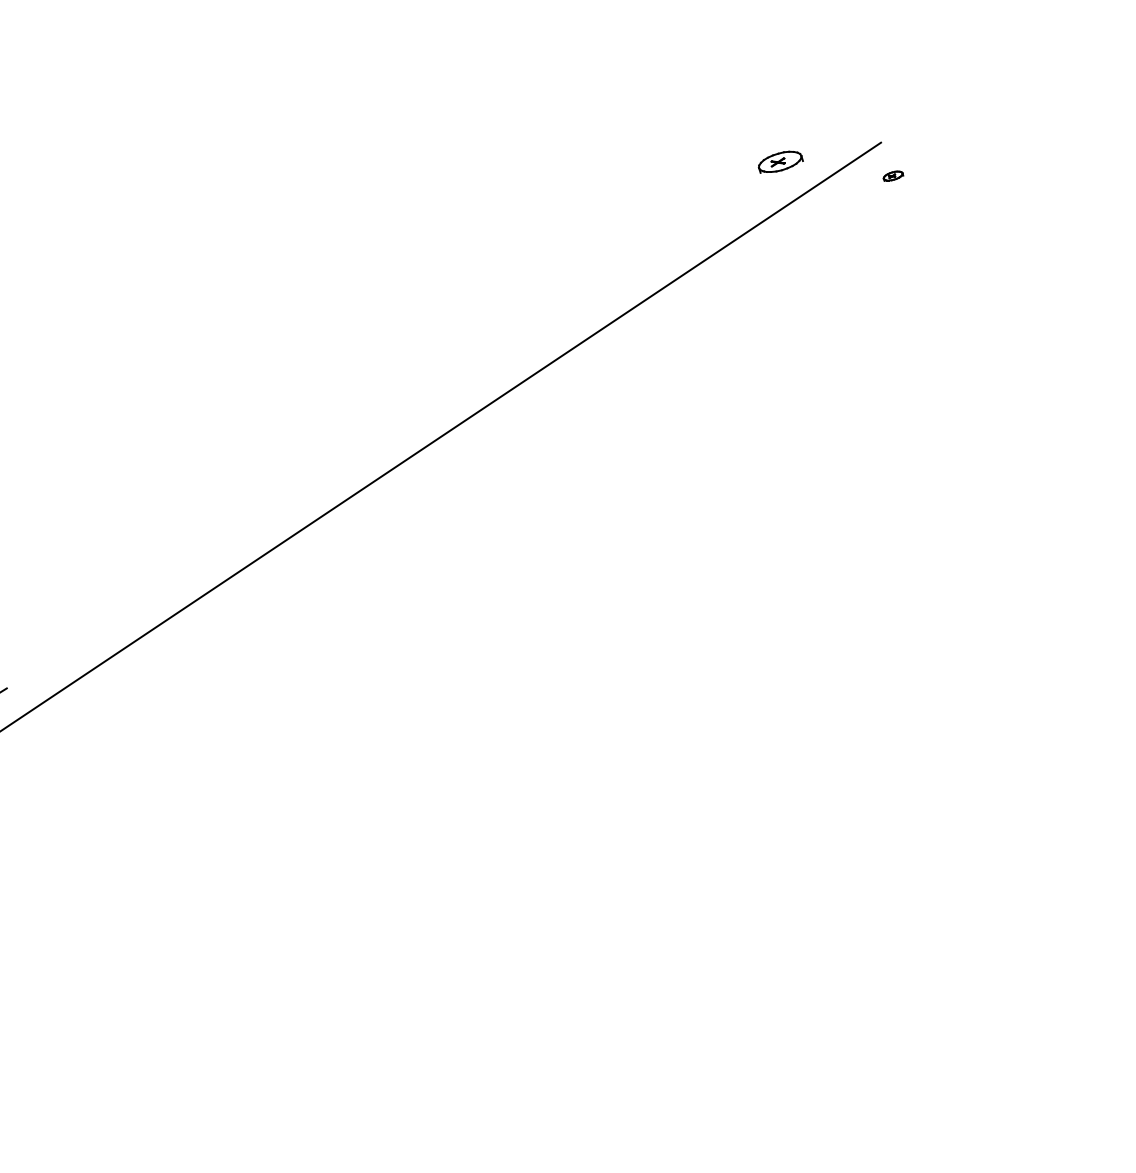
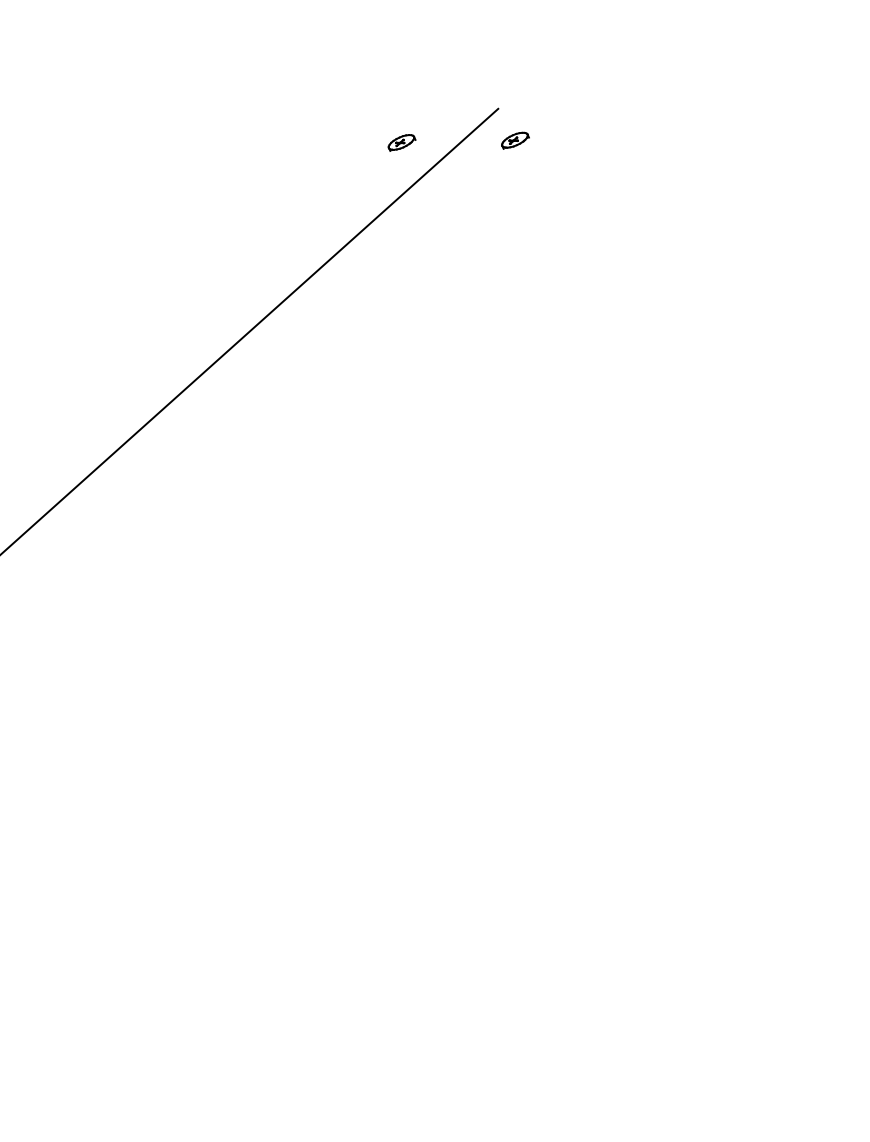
part: (780, 162) -> (401, 142), size x0.62
part: (893, 175) -> (515, 139), size x1.43

